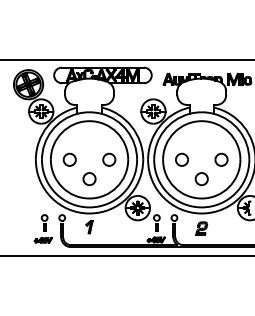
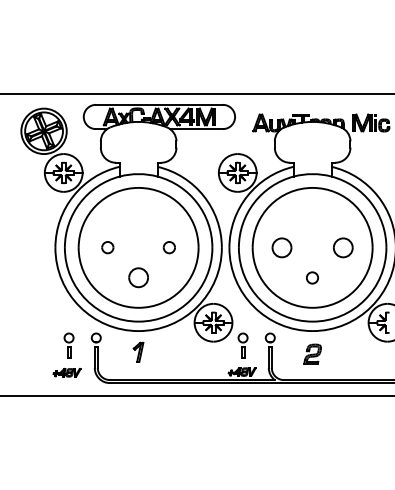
part: (69, 159) -> (107, 247), size x0.6
part: (109, 159) -> (169, 247), size x0.6
part: (201, 179) -> (312, 278), size x0.6

